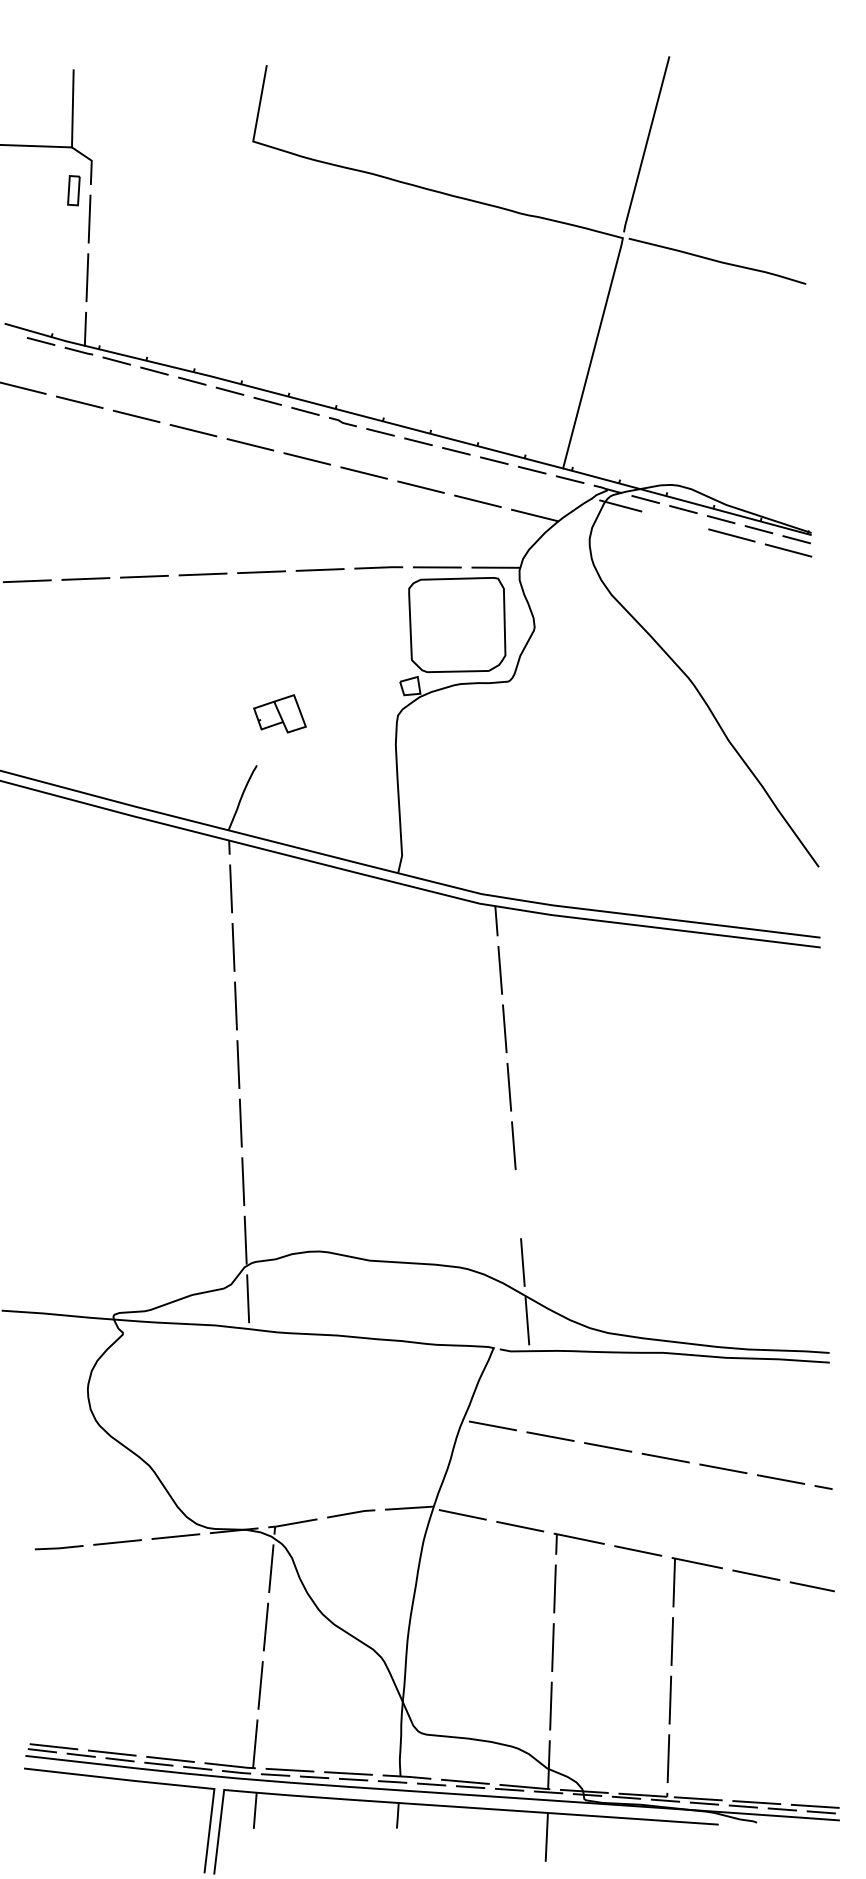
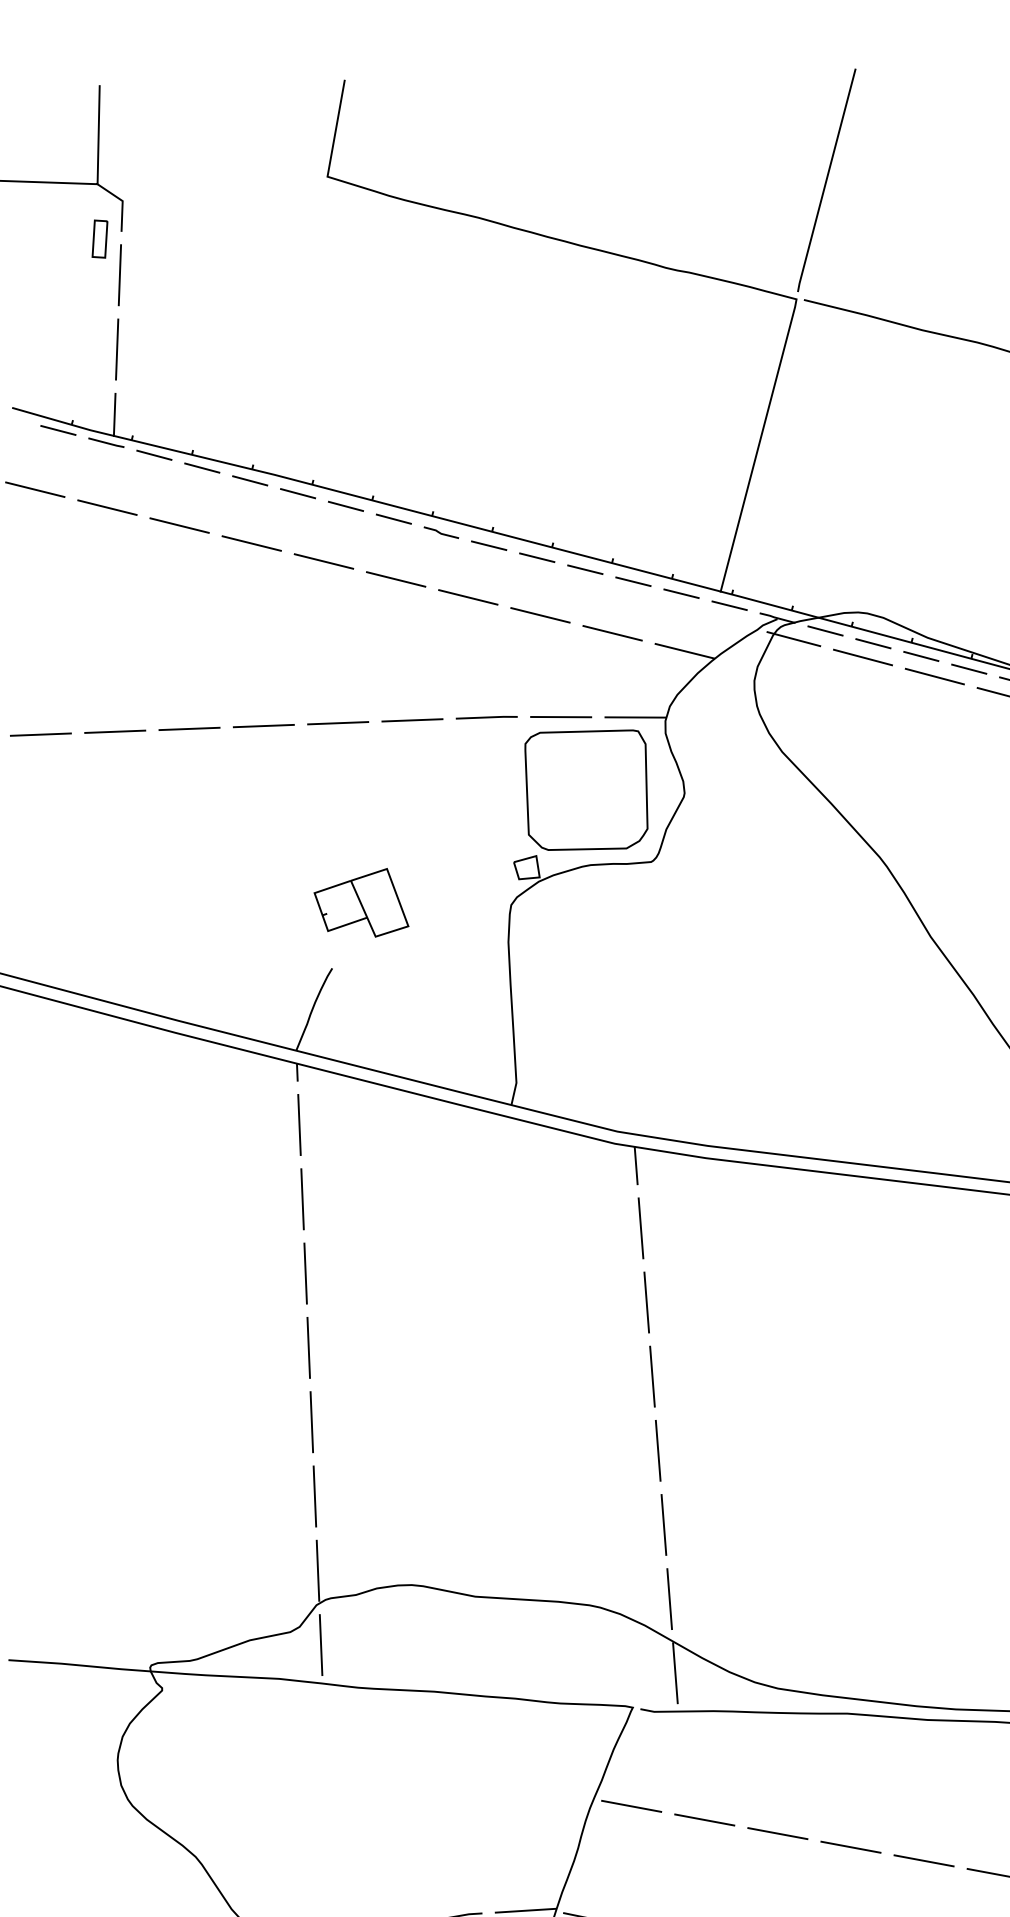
line: (674, 520) -> (862, 657), added
part: (279, 713) -> (360, 902), size x1.43
line: (518, 1203) -> (664, 1524), added

